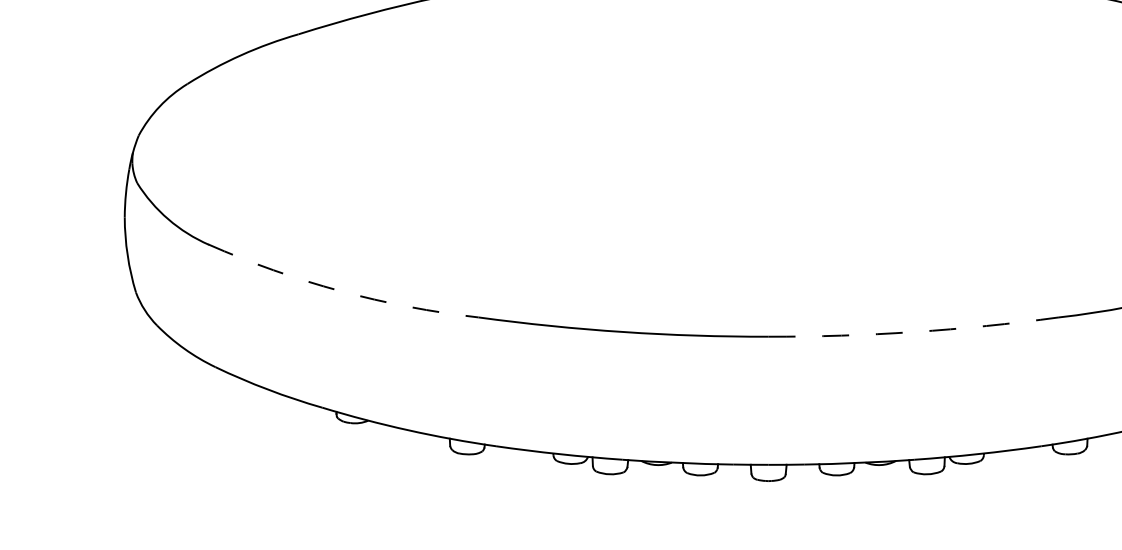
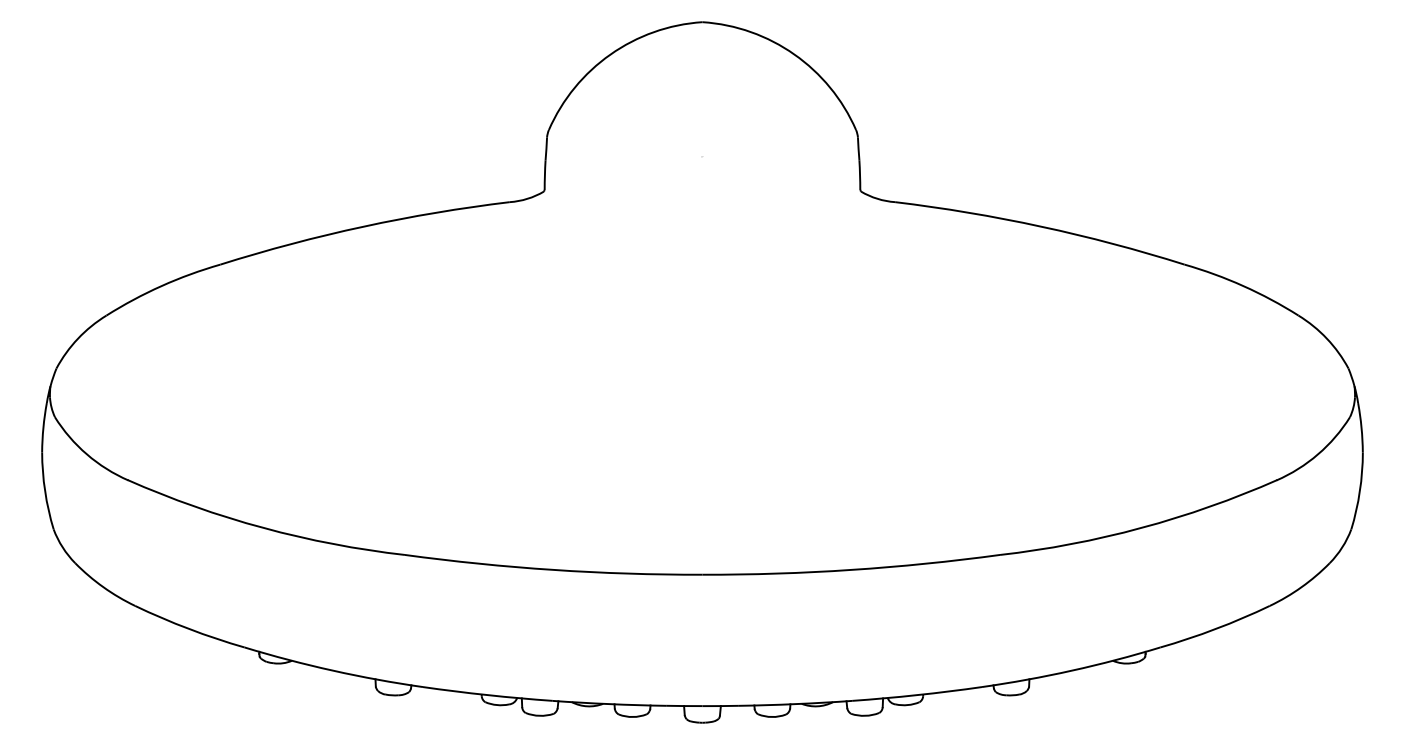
arc: (340, 290) -> (263, 527), dashed -> solid
arc: (914, 331) -> (851, 569), dashed -> solid

